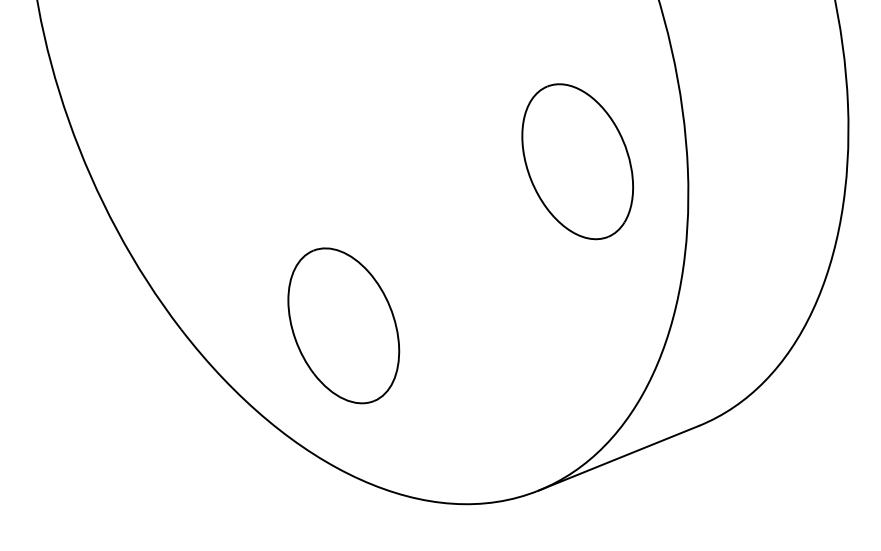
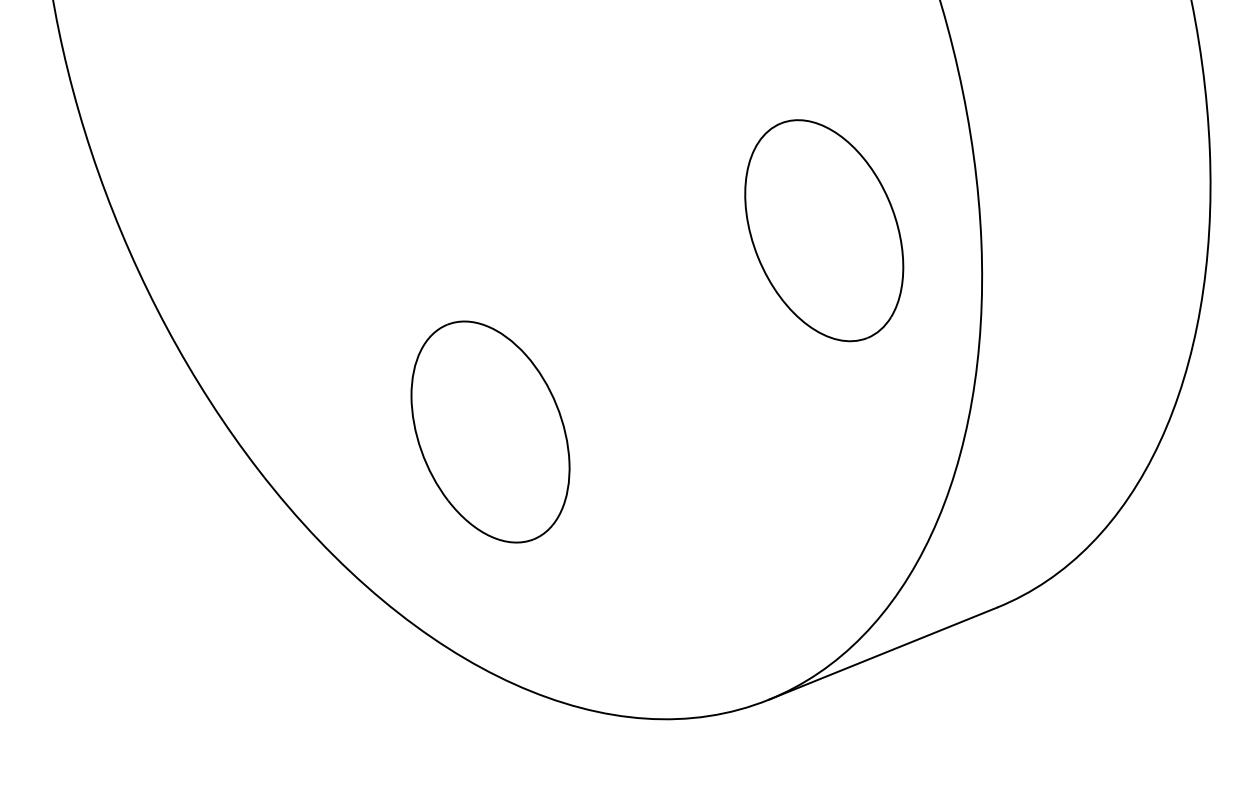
part: (343, 325) -> (490, 431), moved

